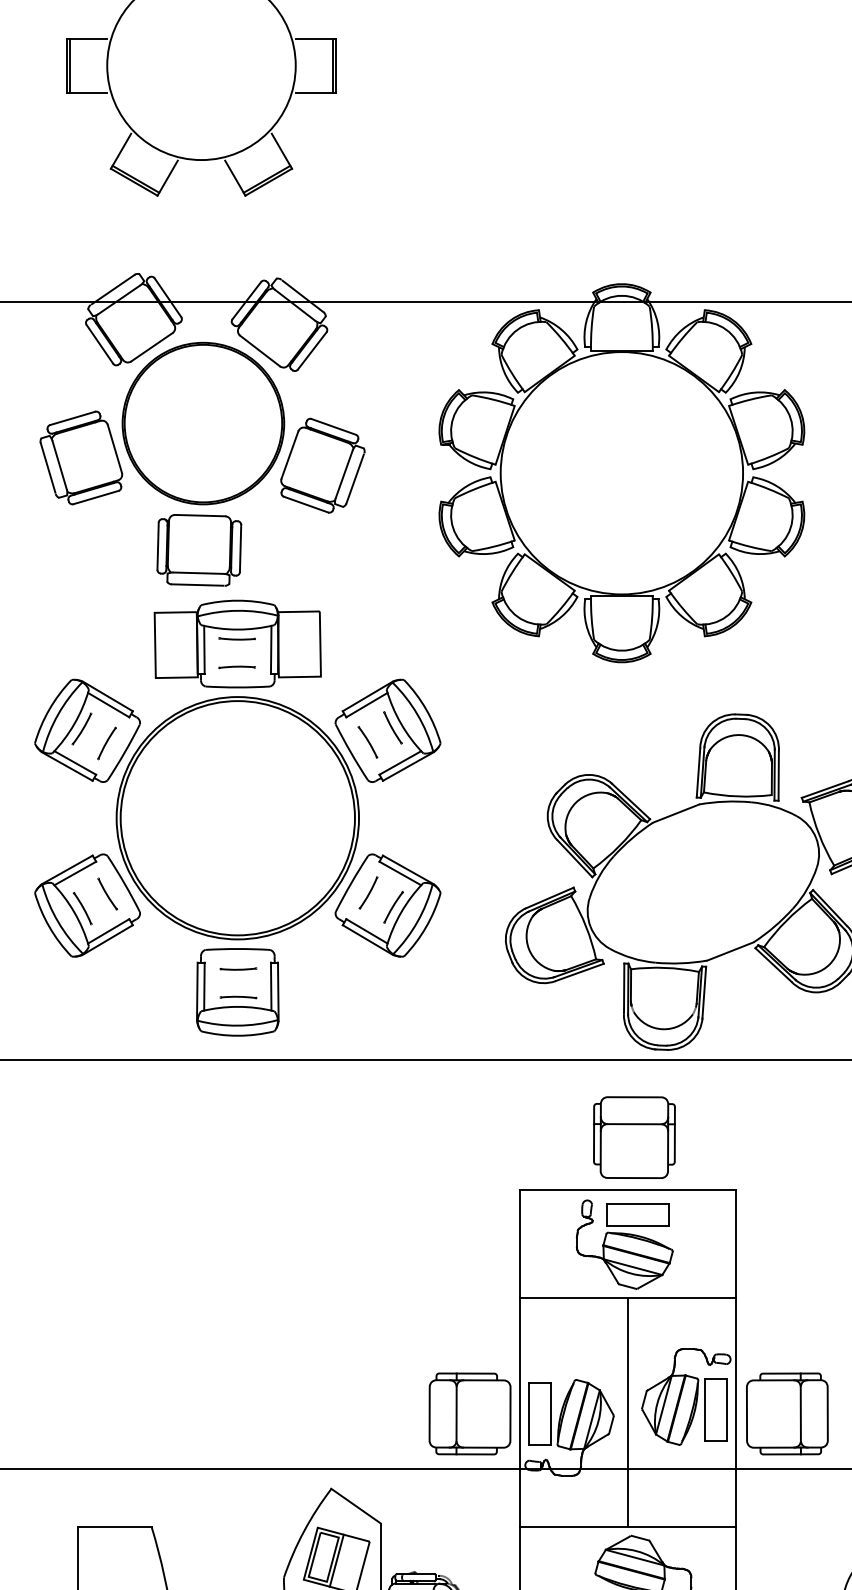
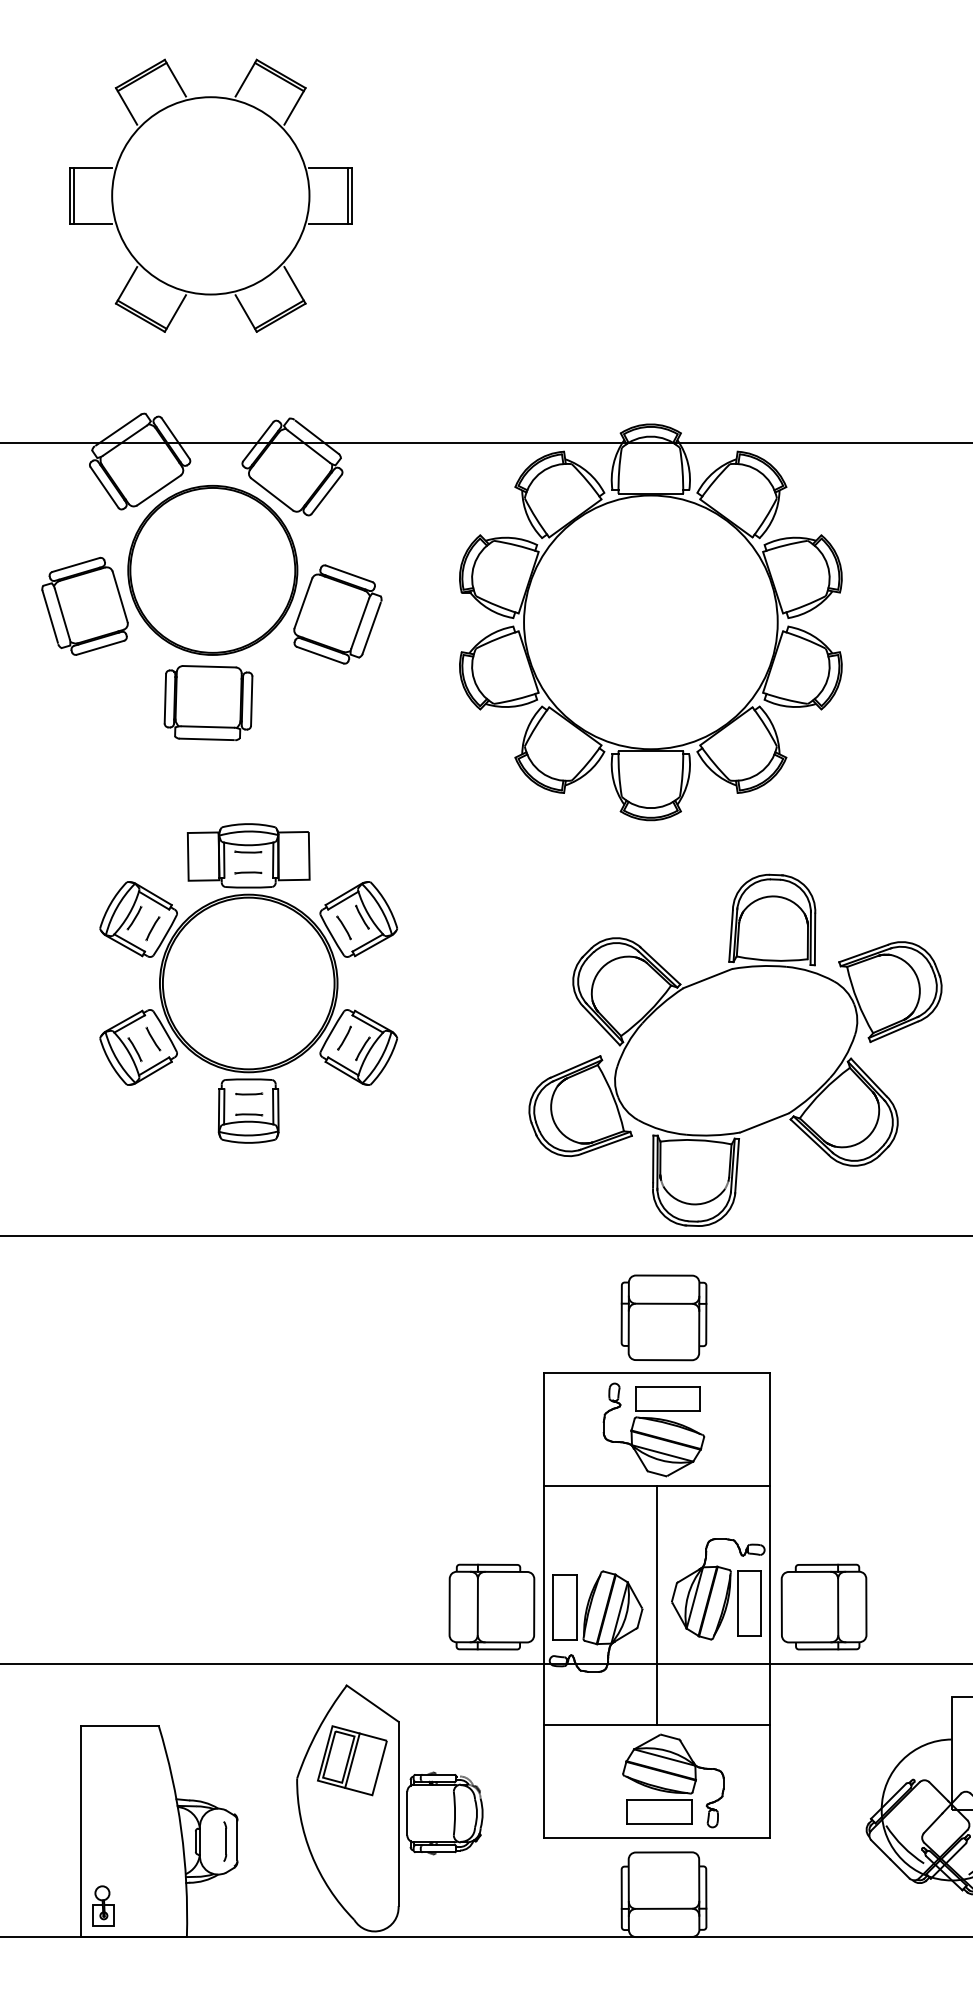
part: (237, 818) -> (248, 983), size x0.7

